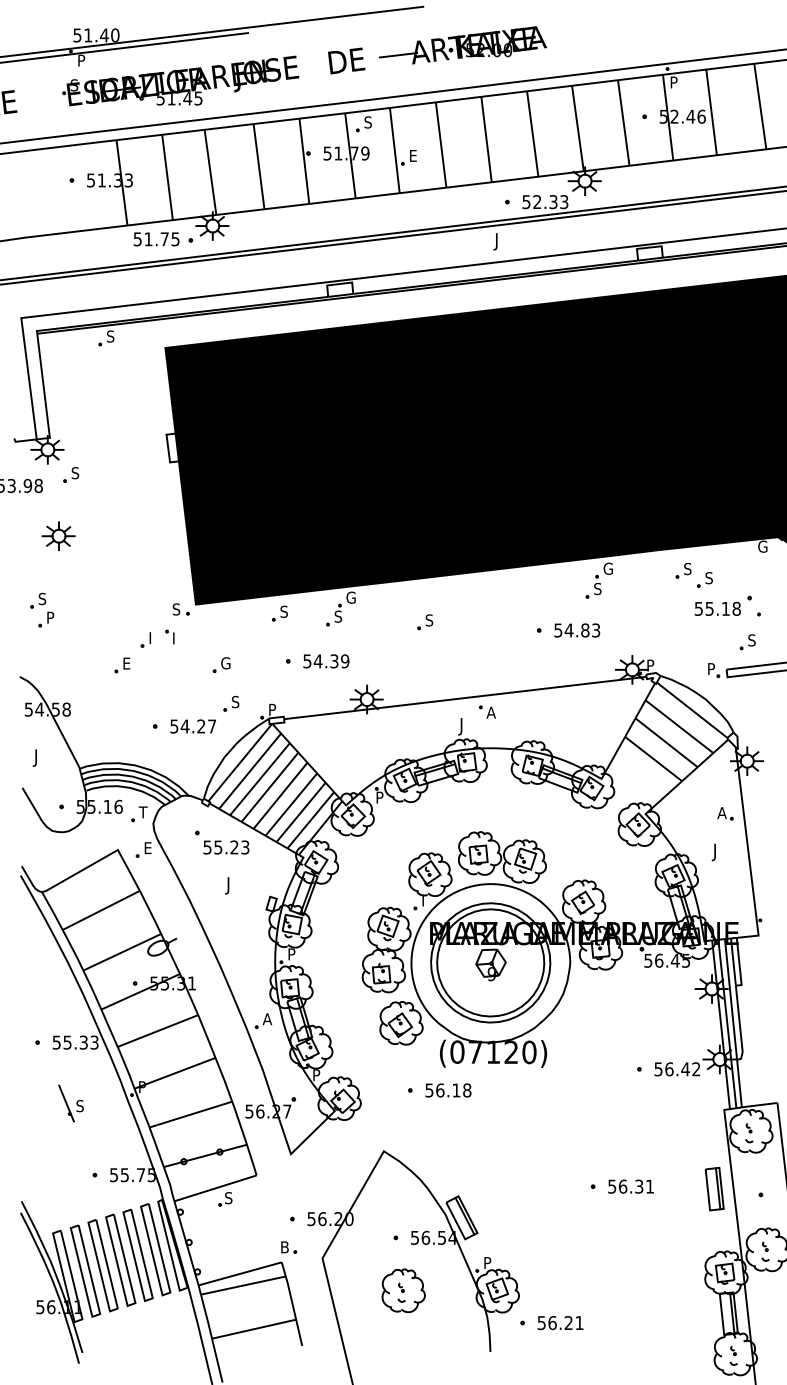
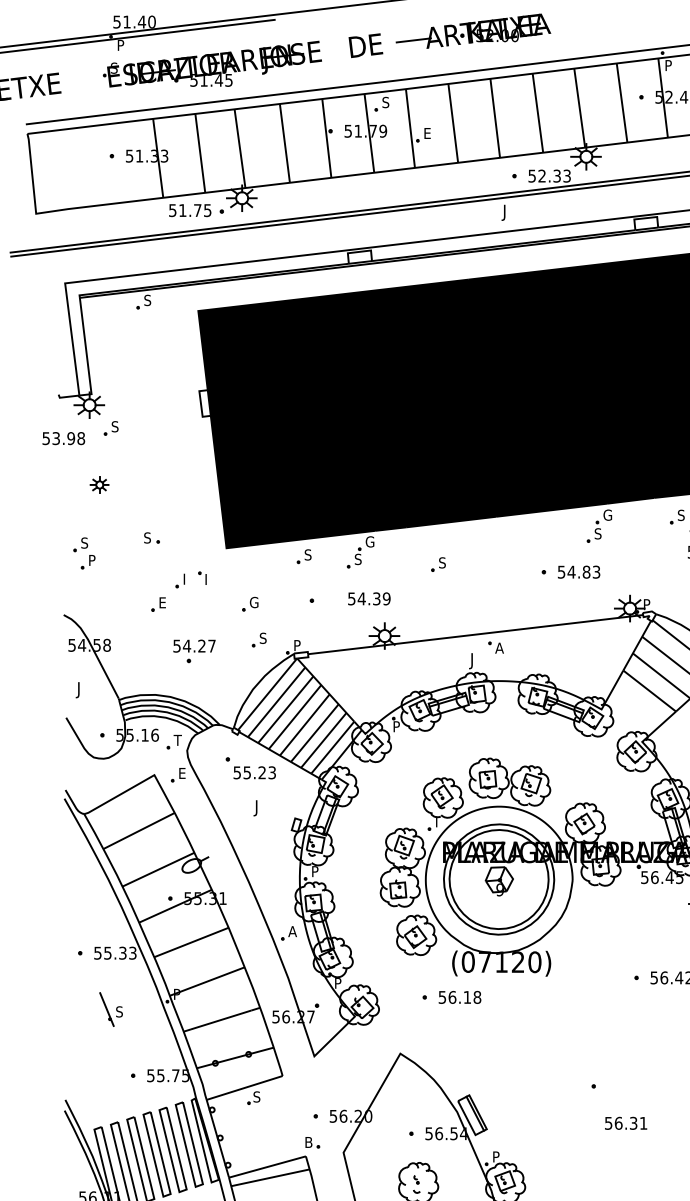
part: (58, 535) -> (99, 484), size x0.6
part: (180, 609) -> (151, 538), moved
text: (326, 661) -> (369, 599), moved
text: (193, 726) -> (194, 646), moved
text: (630, 1186) -> (625, 1123), moved

